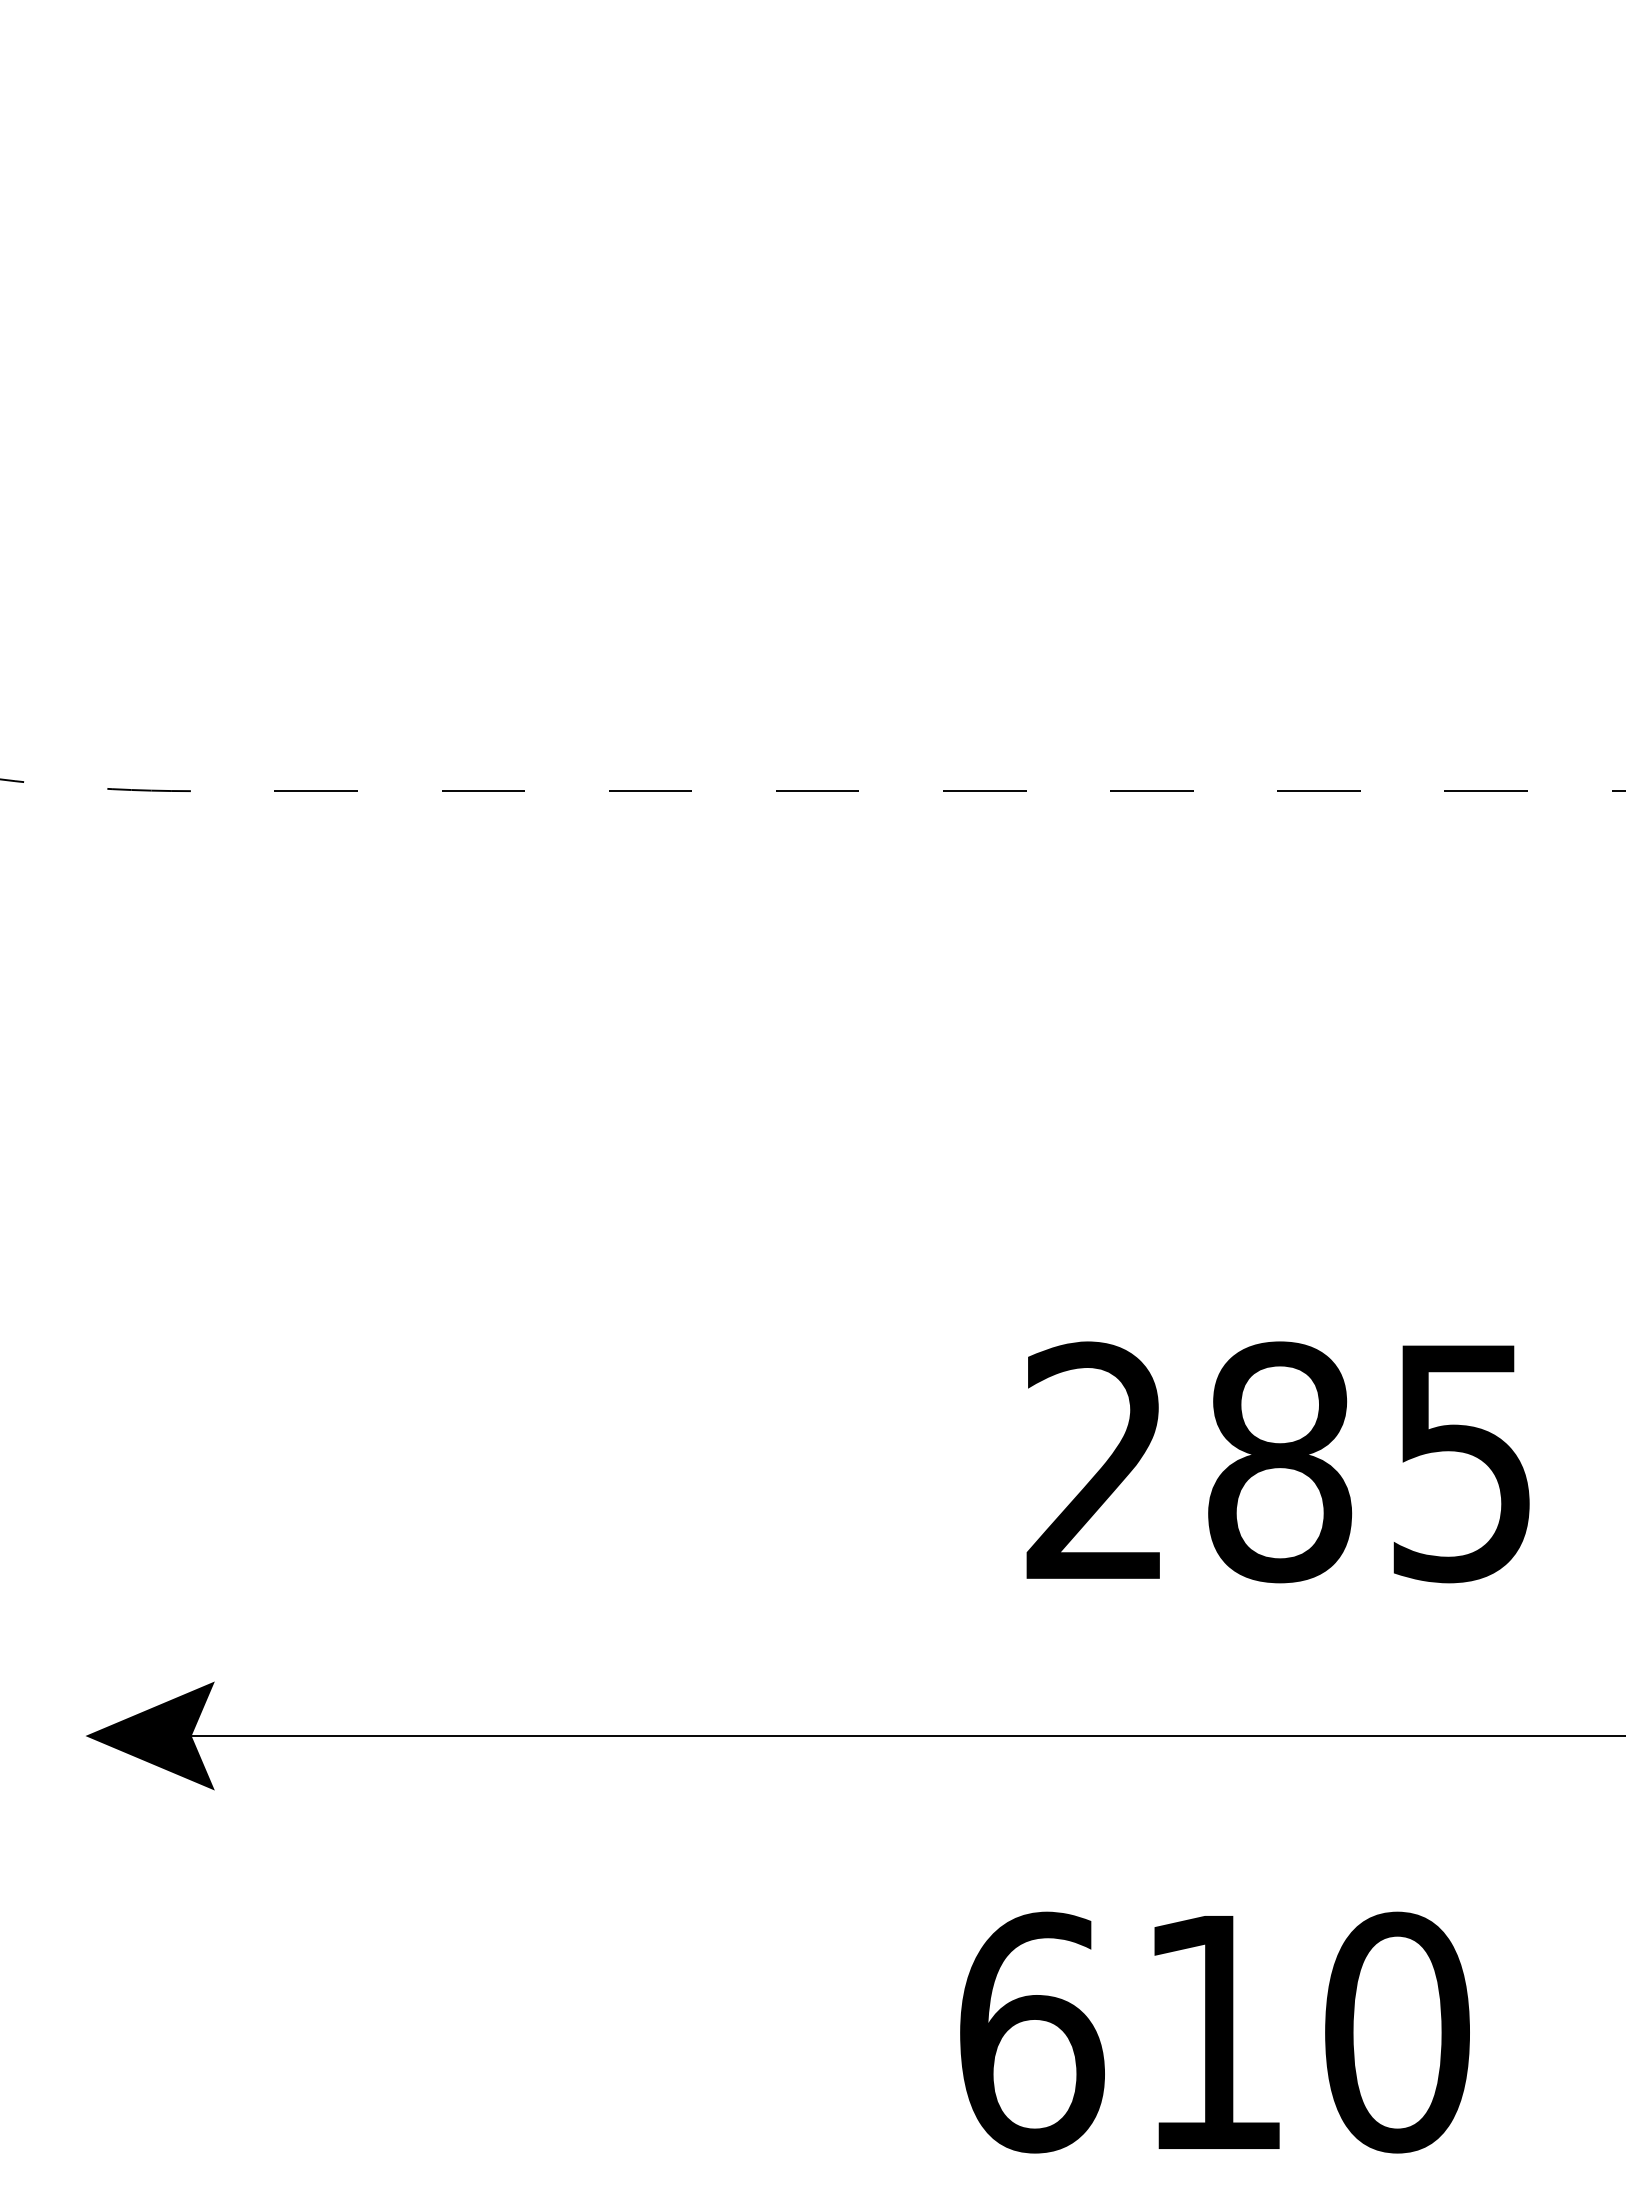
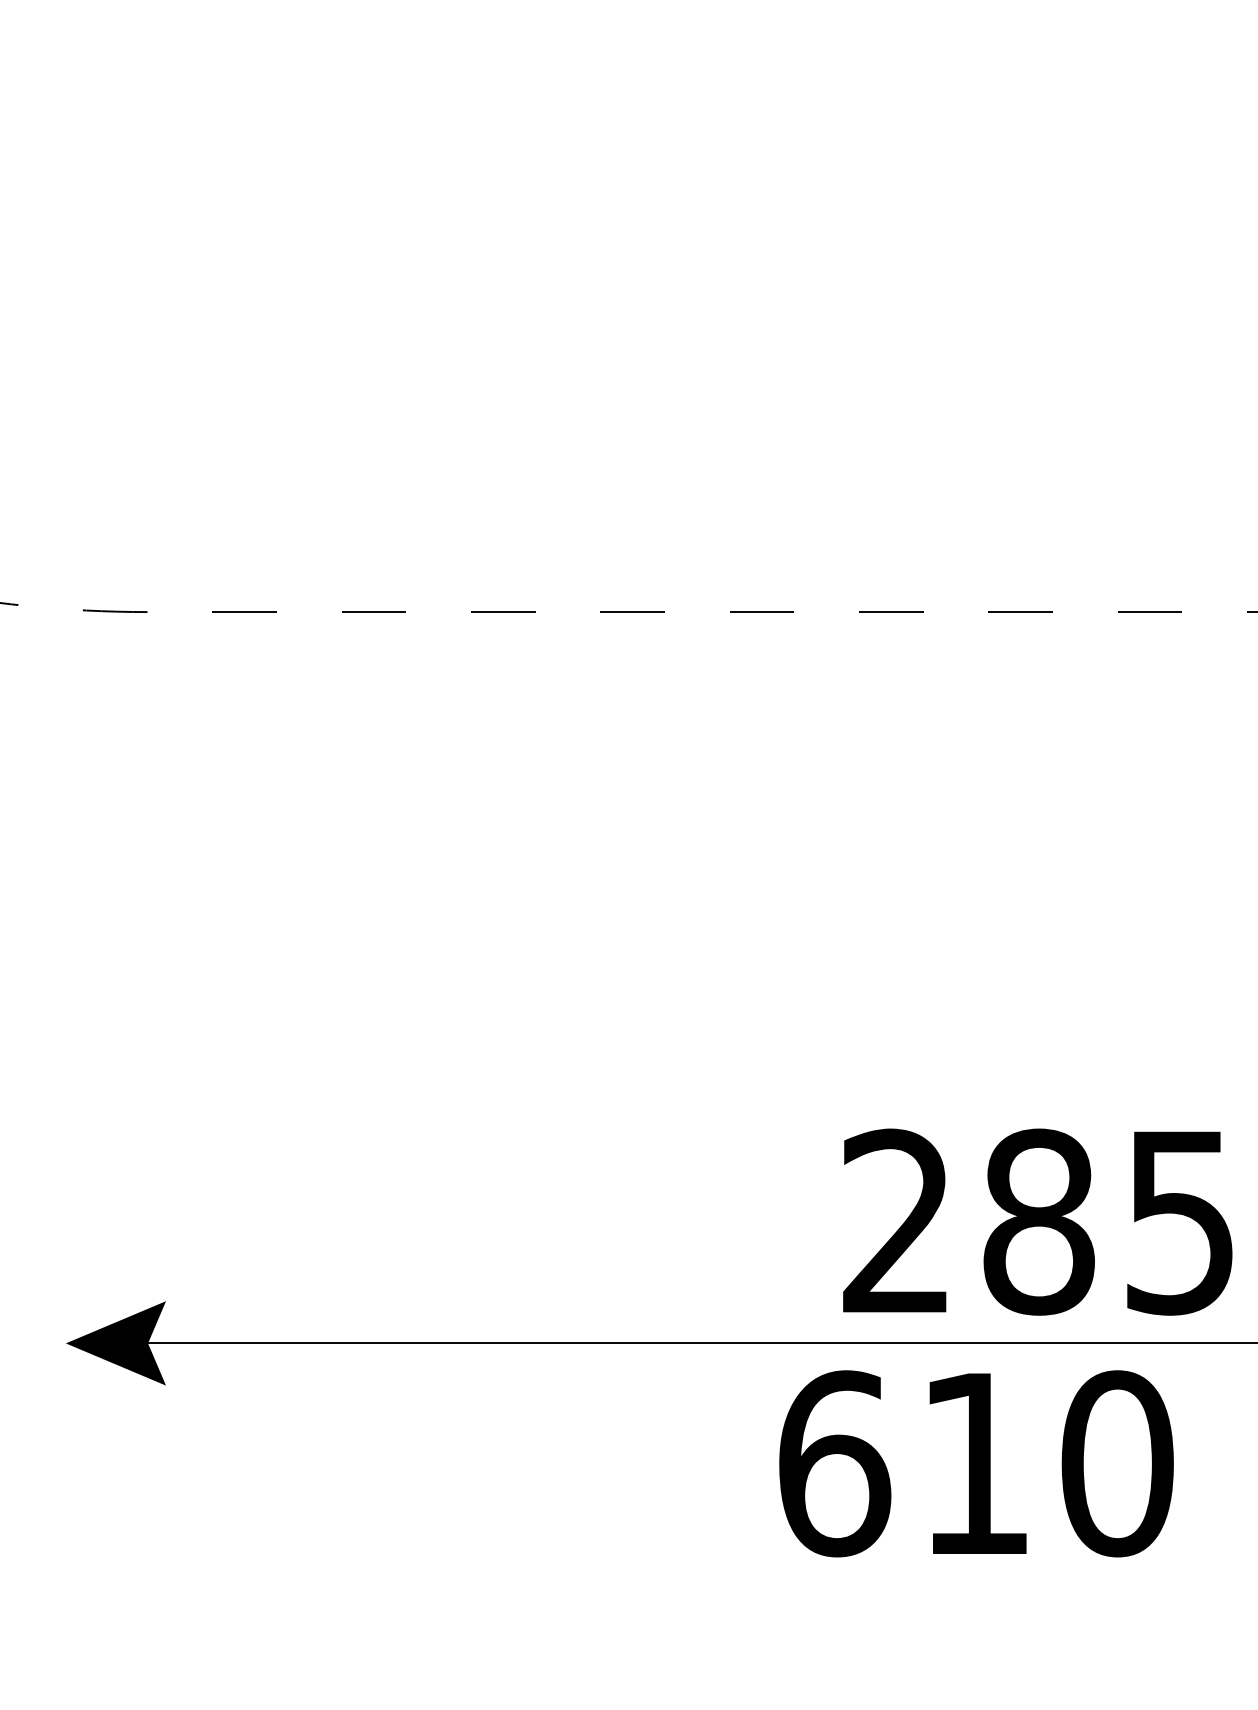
text: (1277, 1462) -> (1037, 1222), moved
text: (1214, 2032) -> (976, 1463), moved

